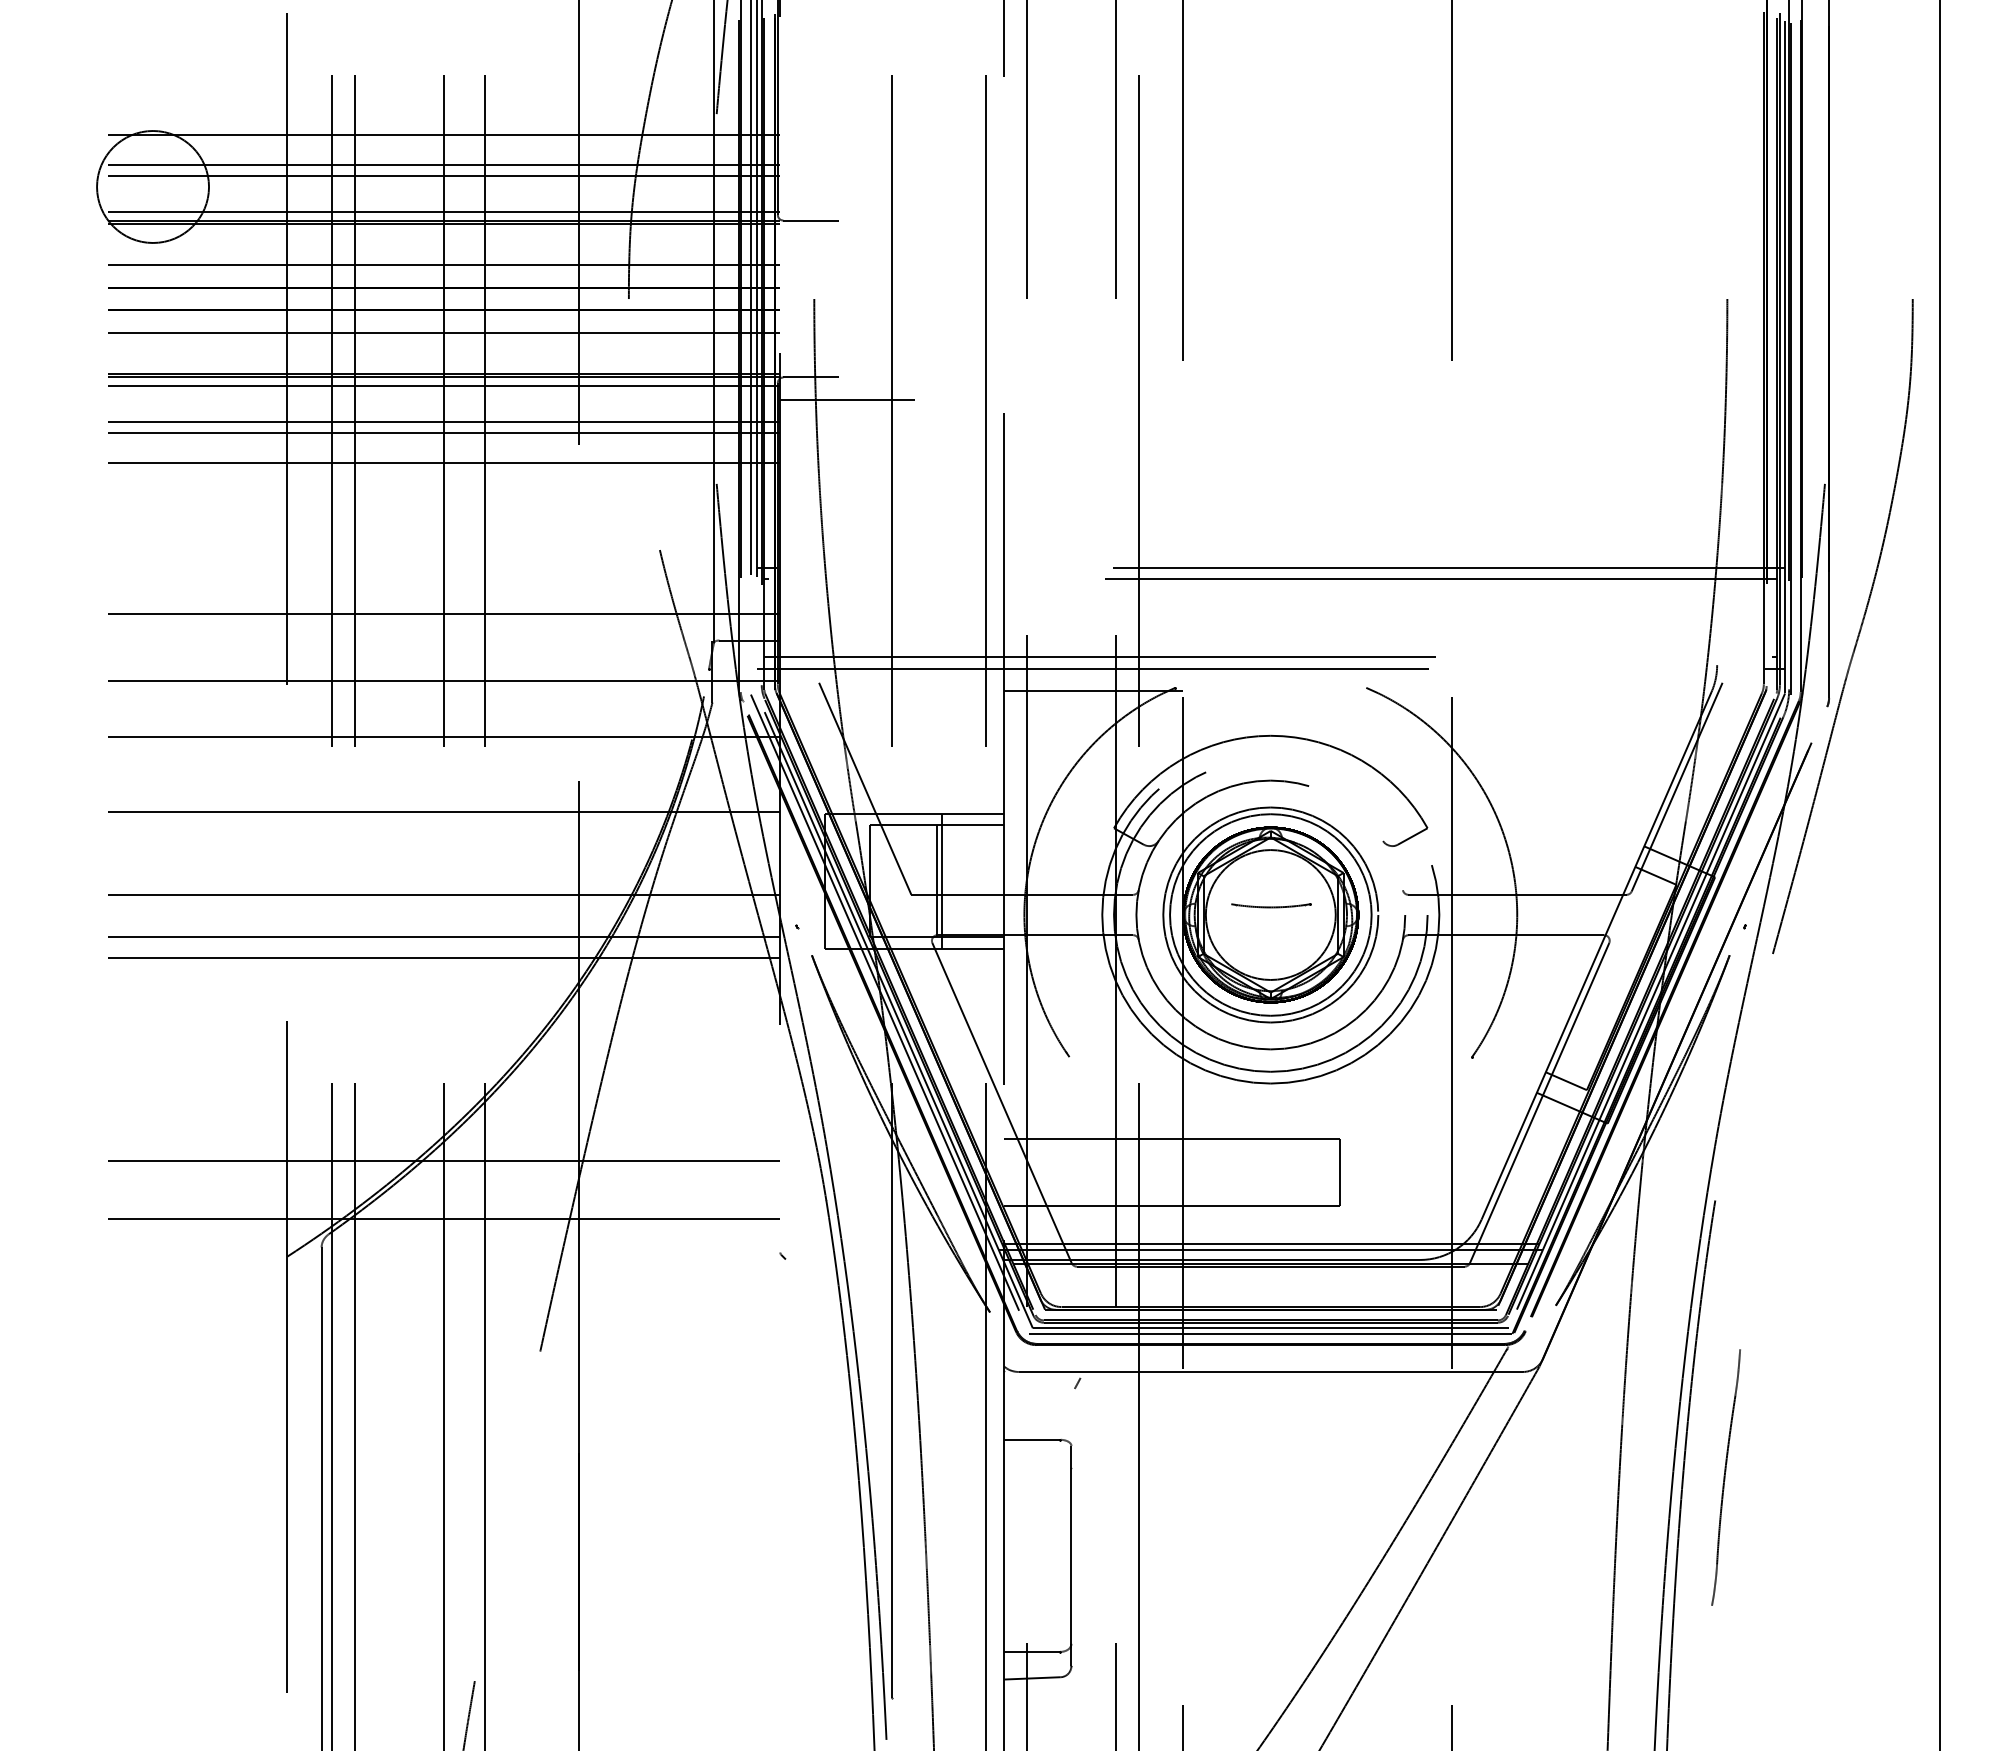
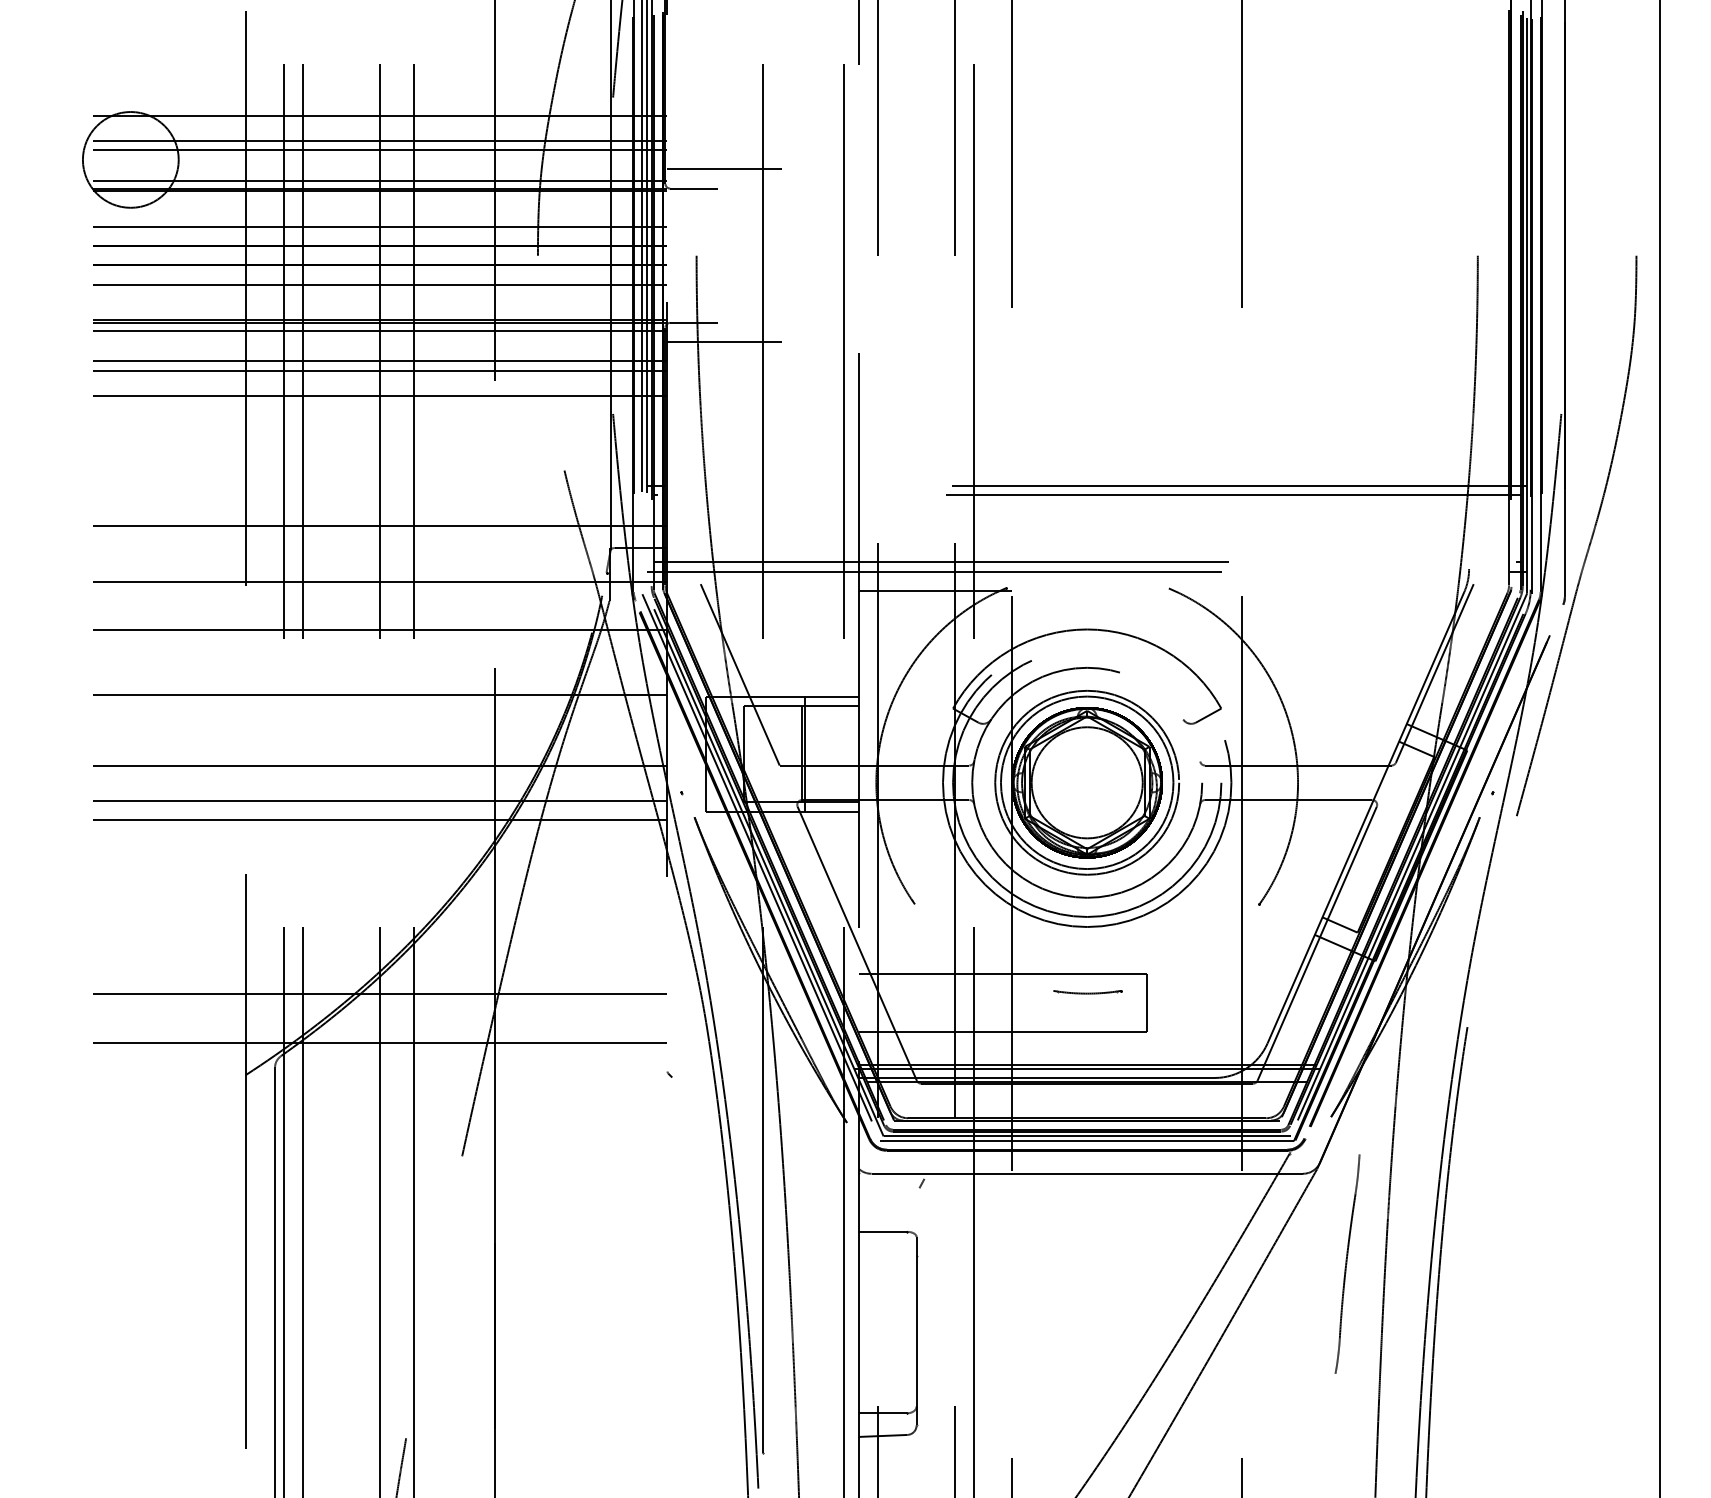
line: (847, 198) -> (725, 169), added
part: (1271, 905) -> (1087, 991), moved
part: (1725, 1477) -> (1347, 1264), moved

